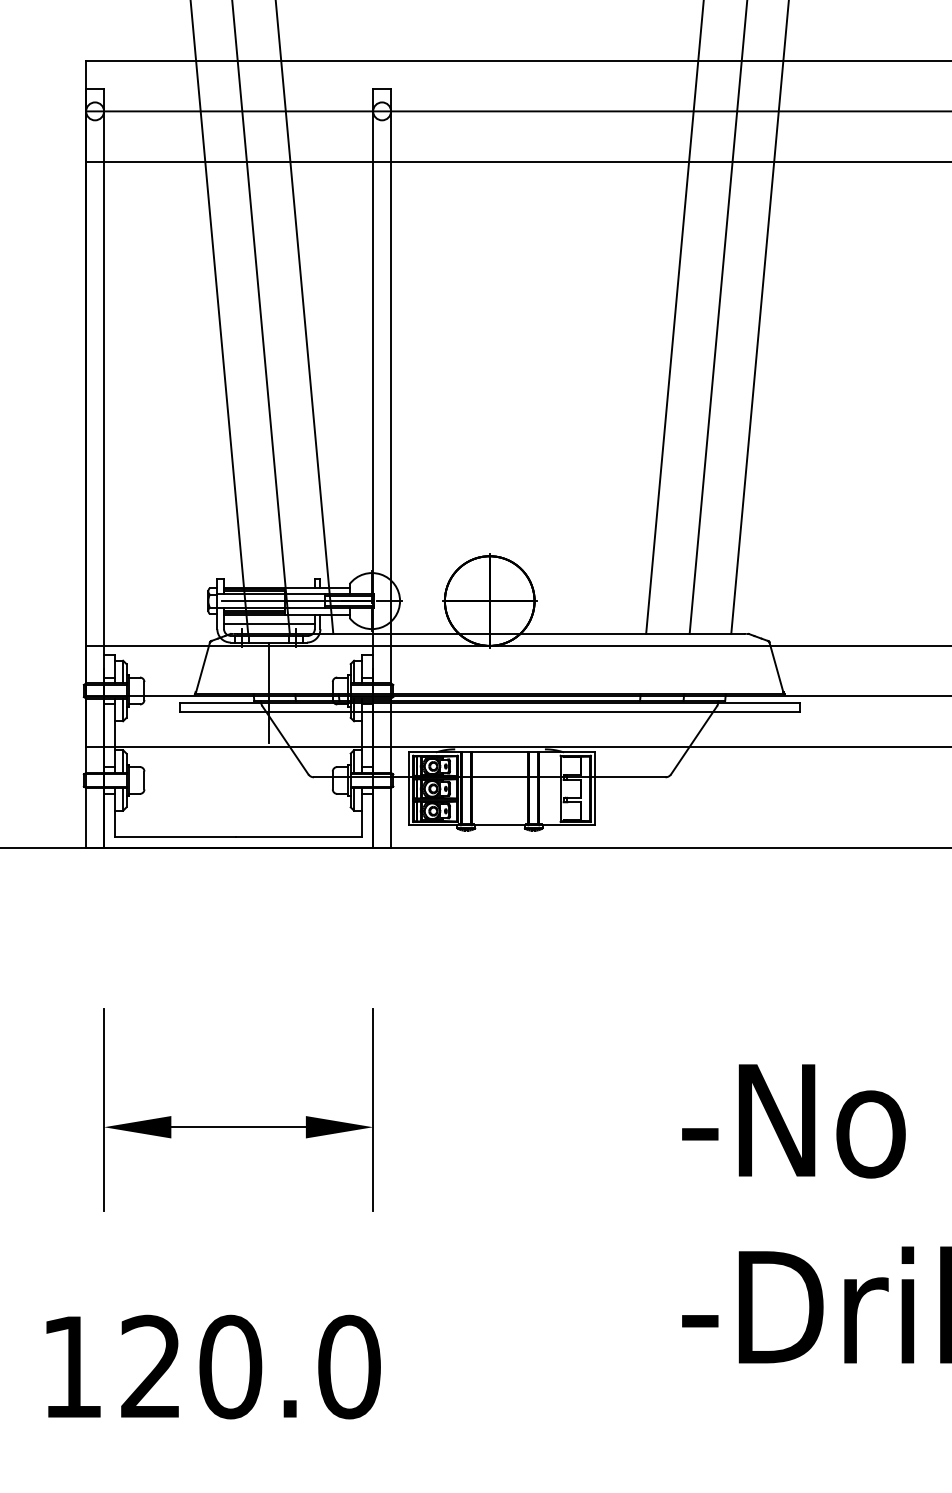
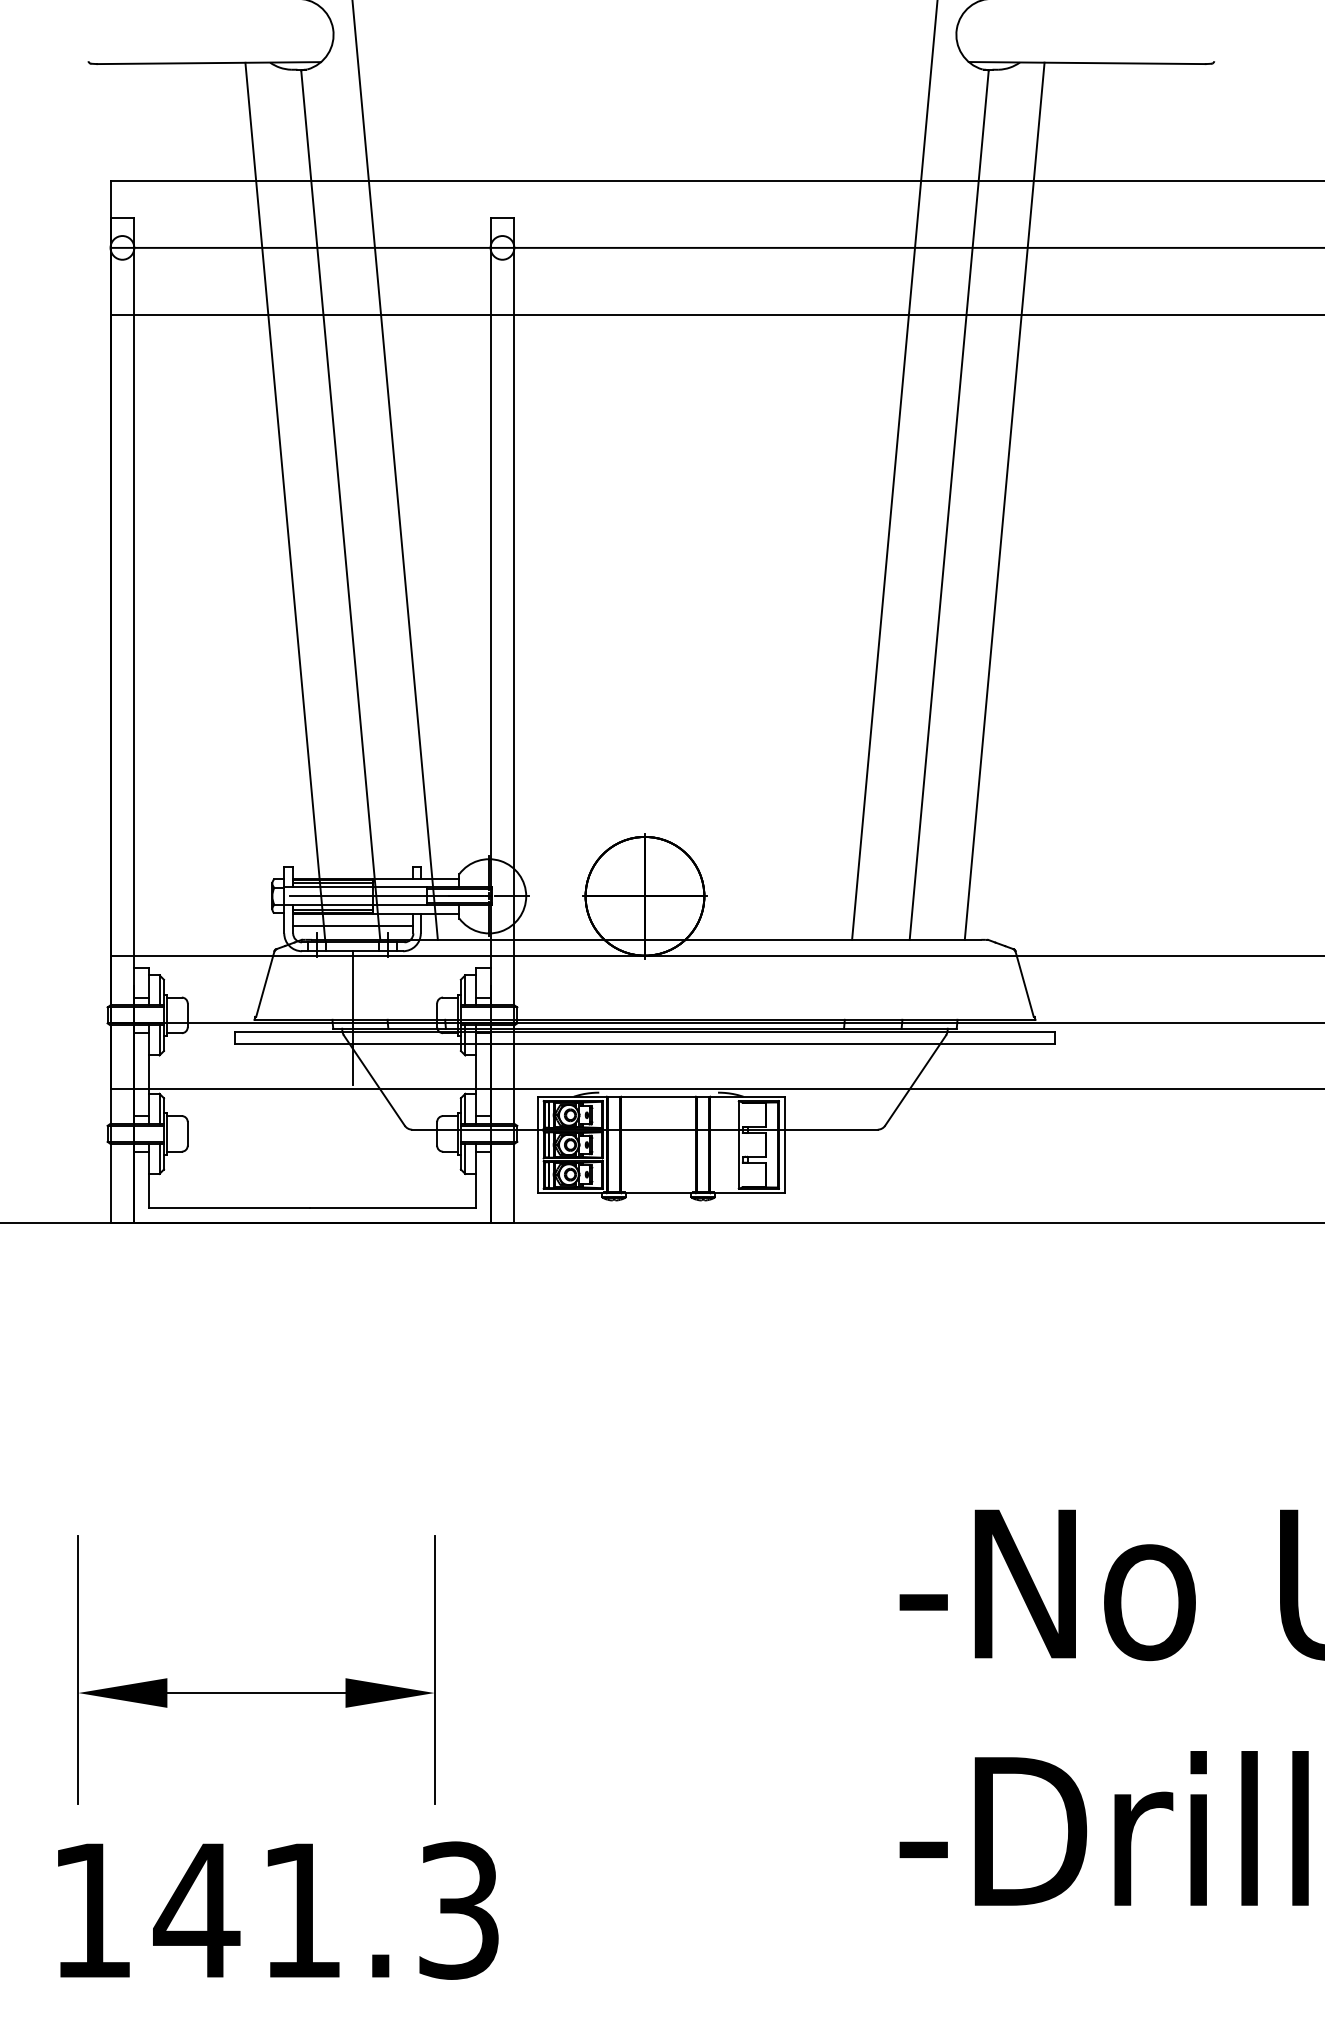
part: (238, 1126) -> (256, 1692), moved
text: (249, 1366) -> (326, 1910), 120.0 -> 141.3

